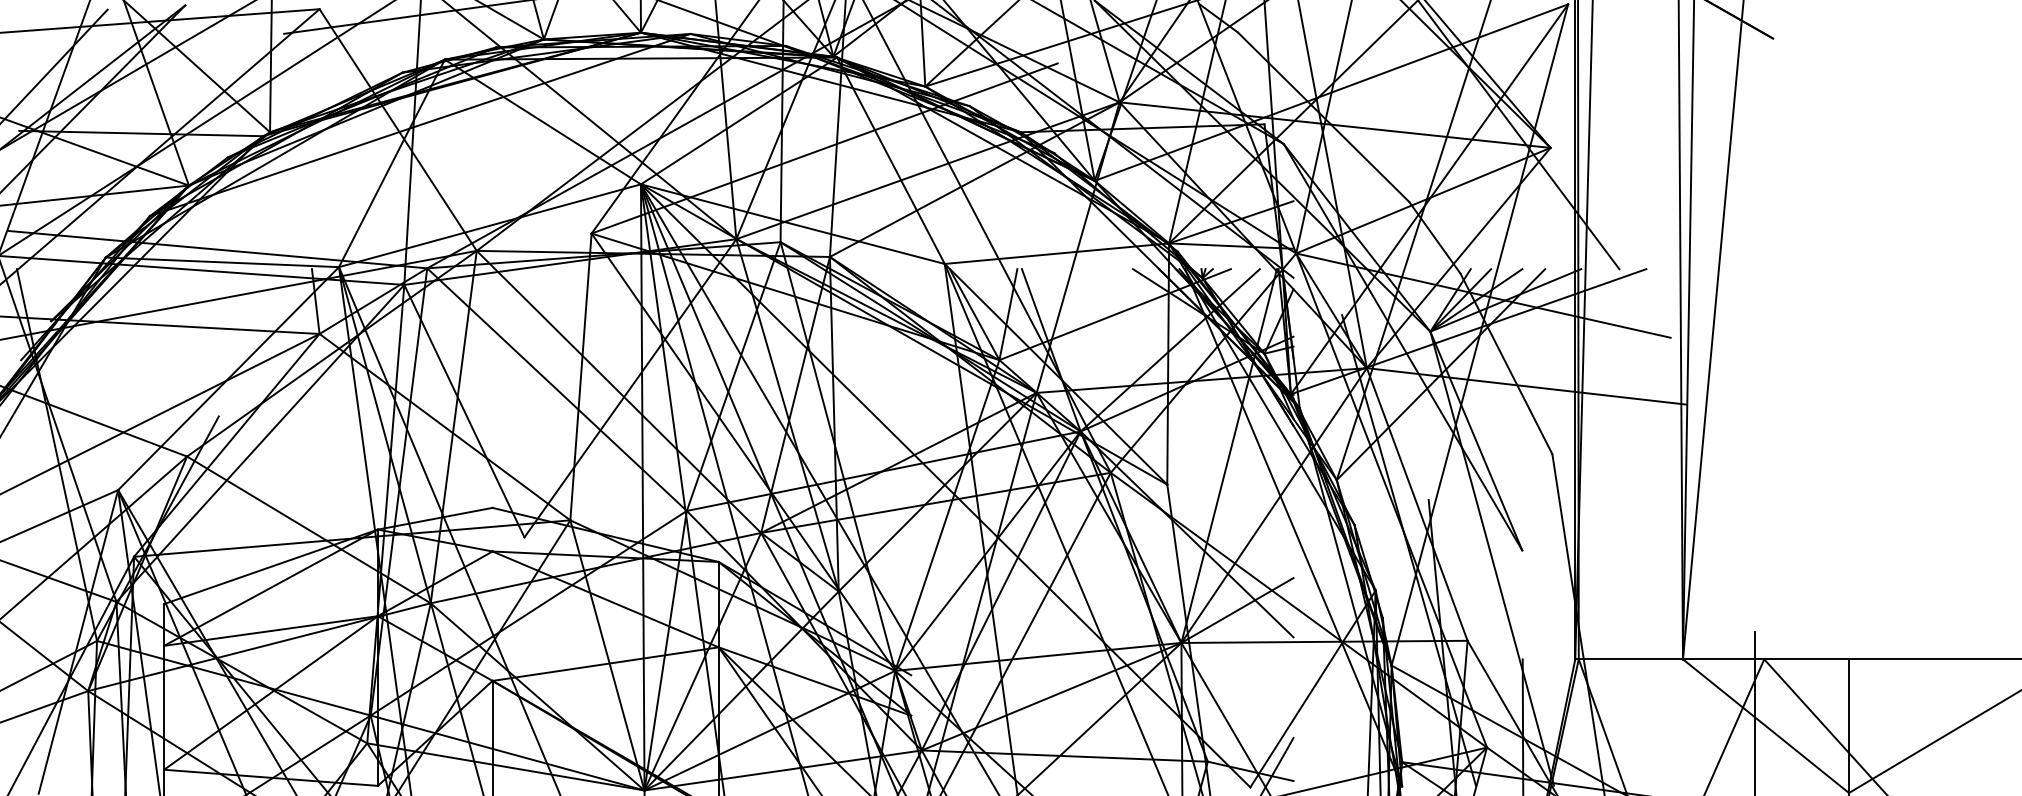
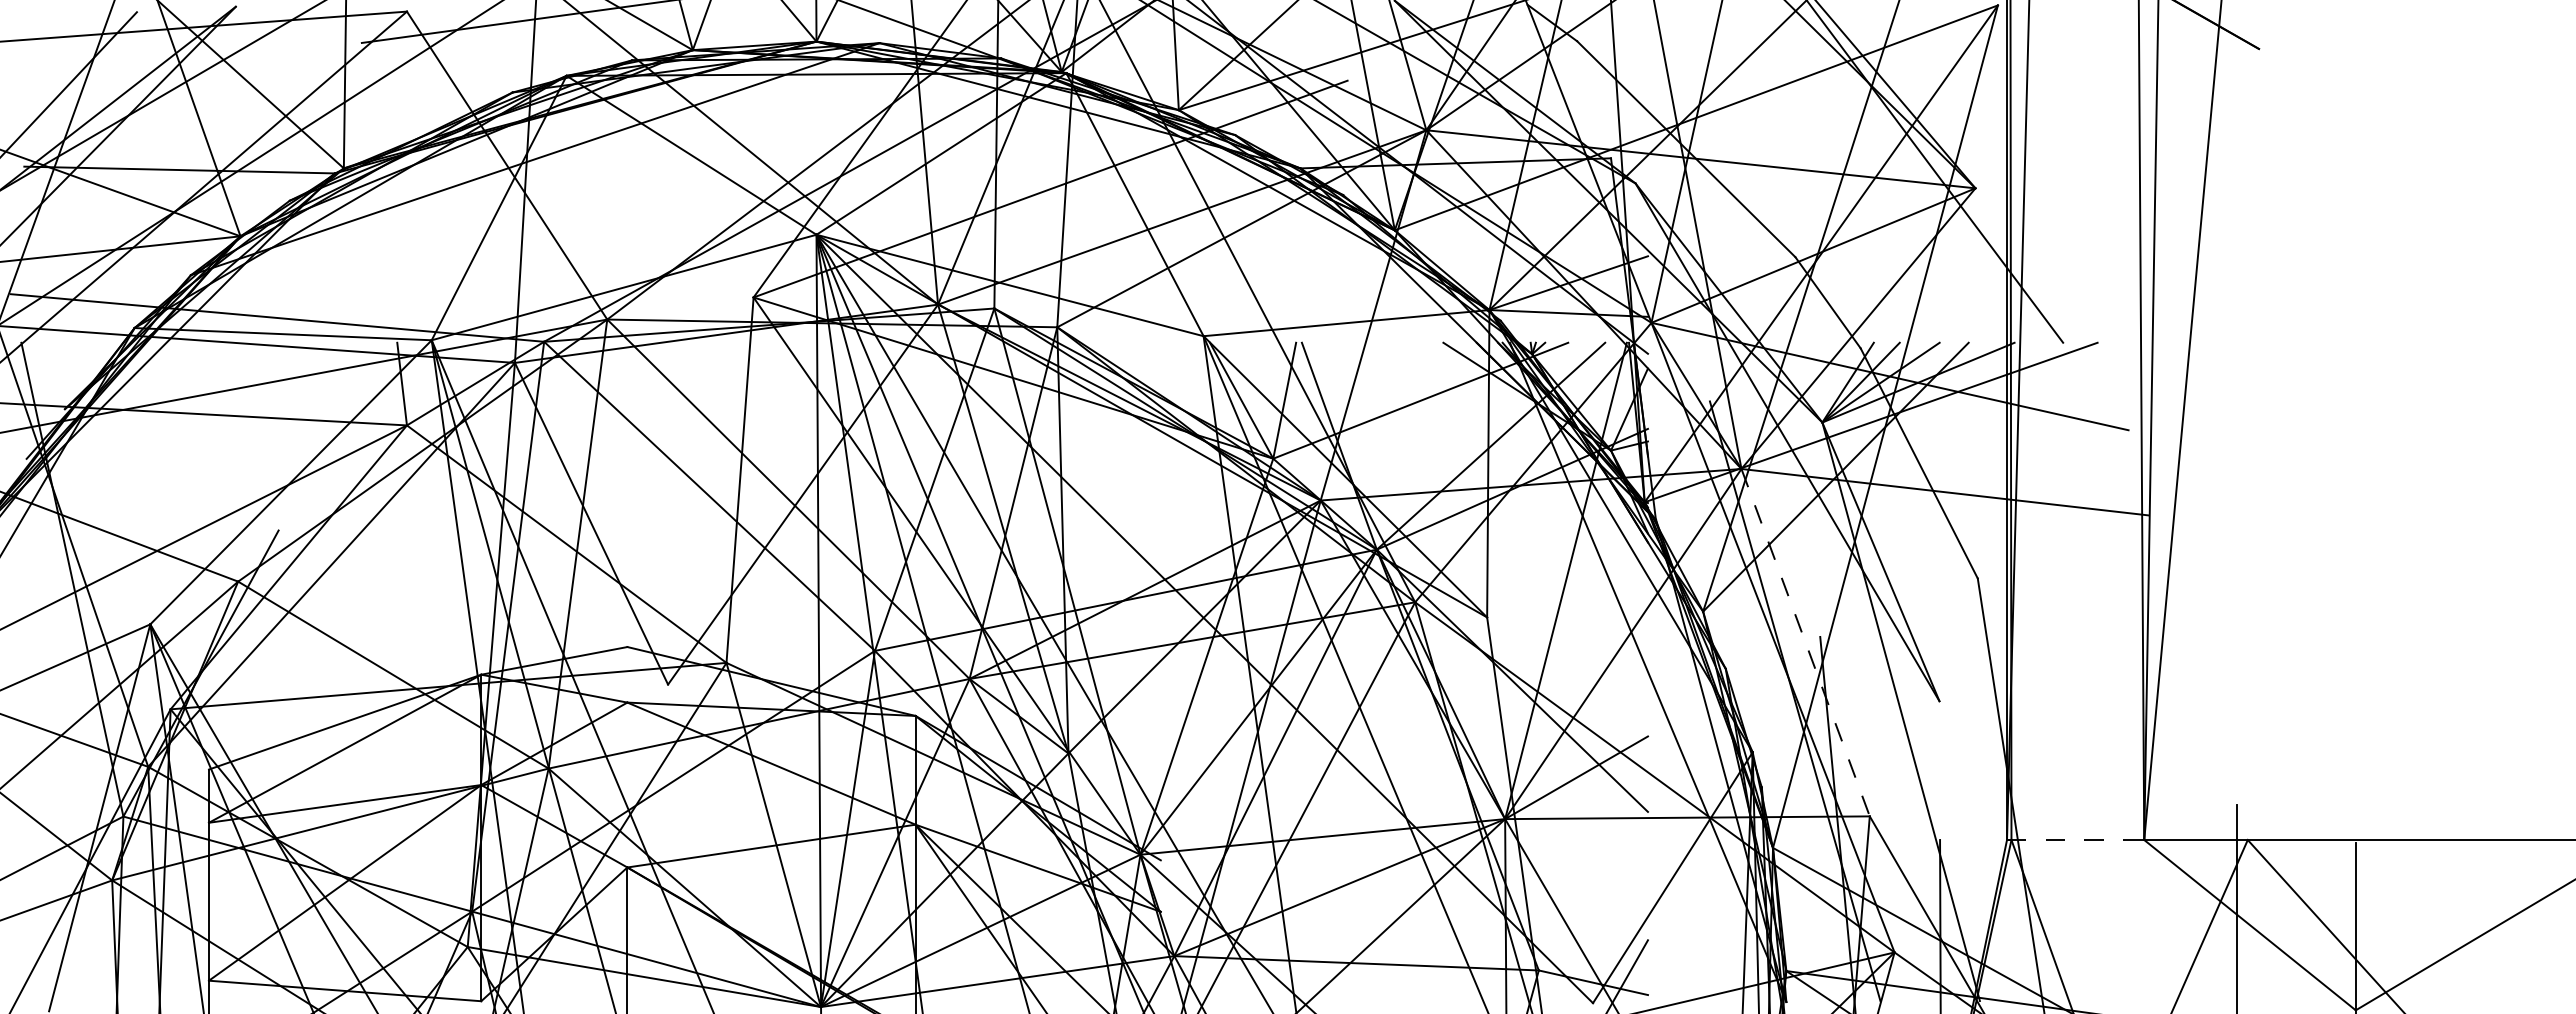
line: (1417, 505) -> (1805, 643), solid -> dashed
line: (1629, 659) -> (2075, 840), solid -> dashed

